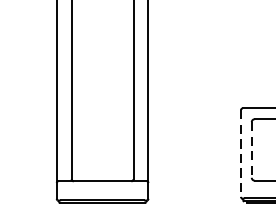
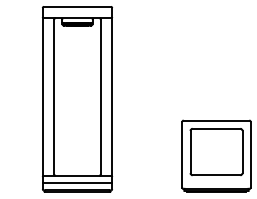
line: (251, 150) -> (190, 152), dashed -> solid
line: (241, 153) -> (182, 154), dashed -> solid
line: (102, 191) -> (77, 183), added

